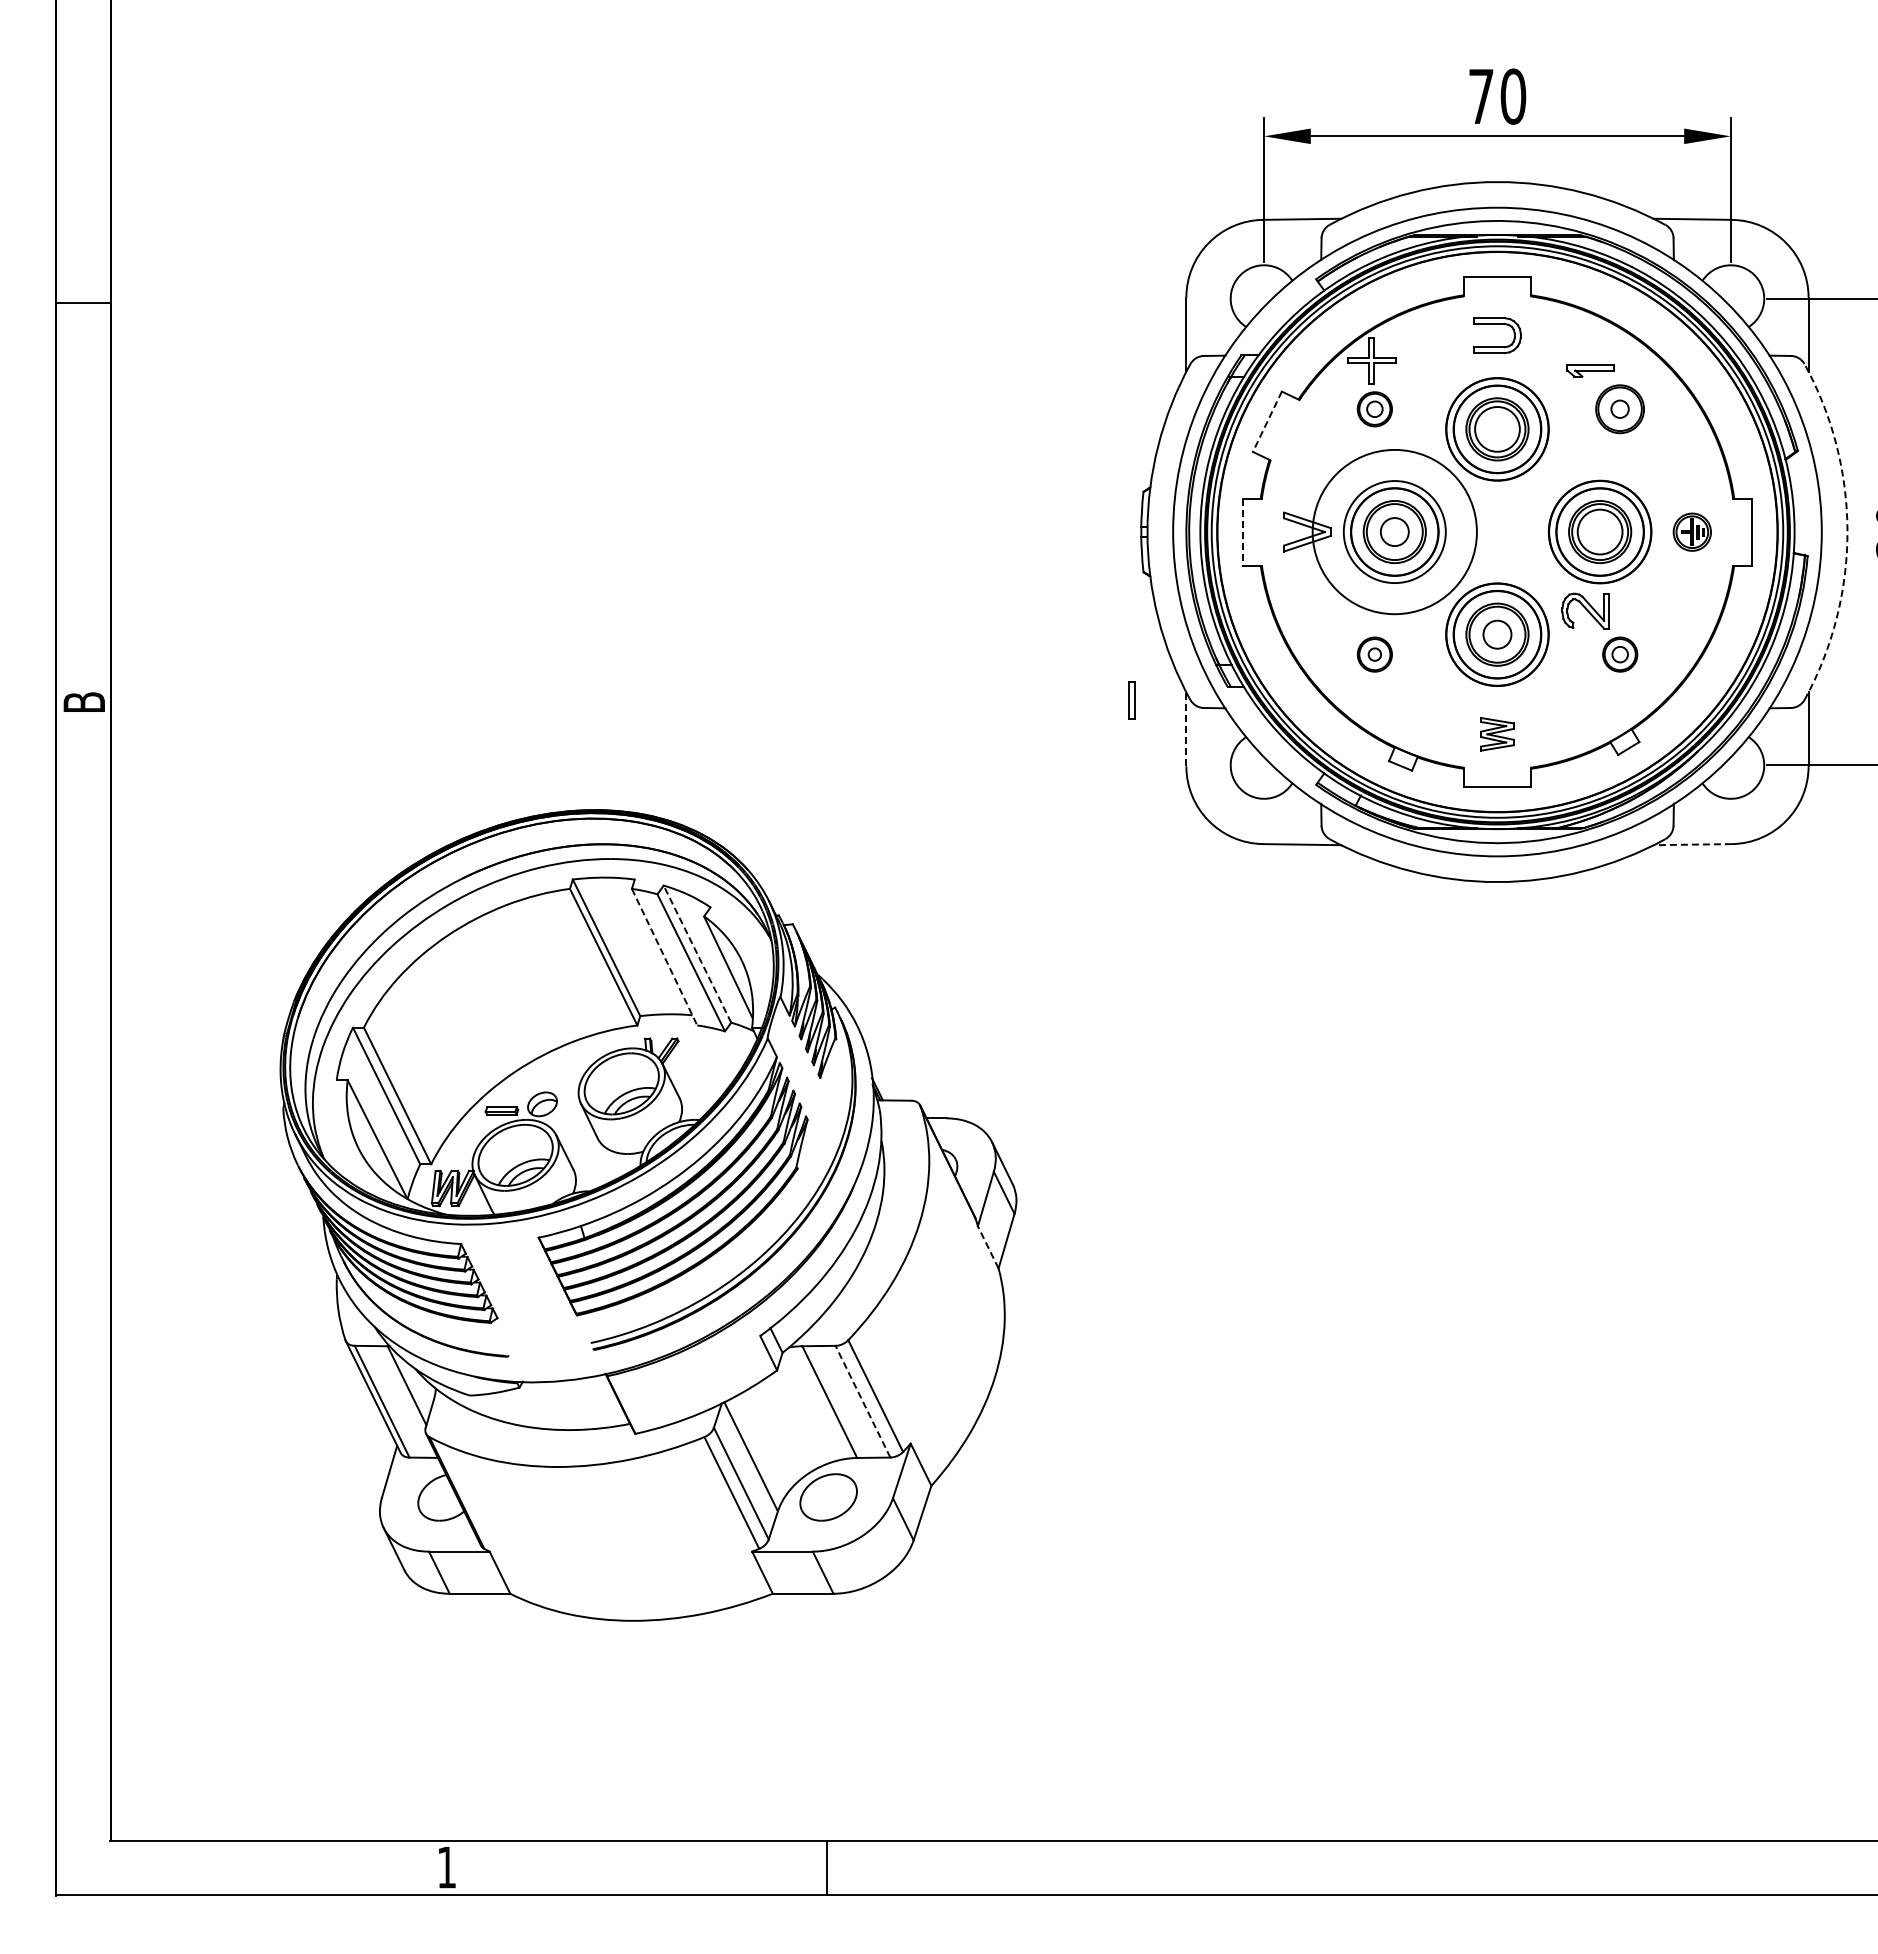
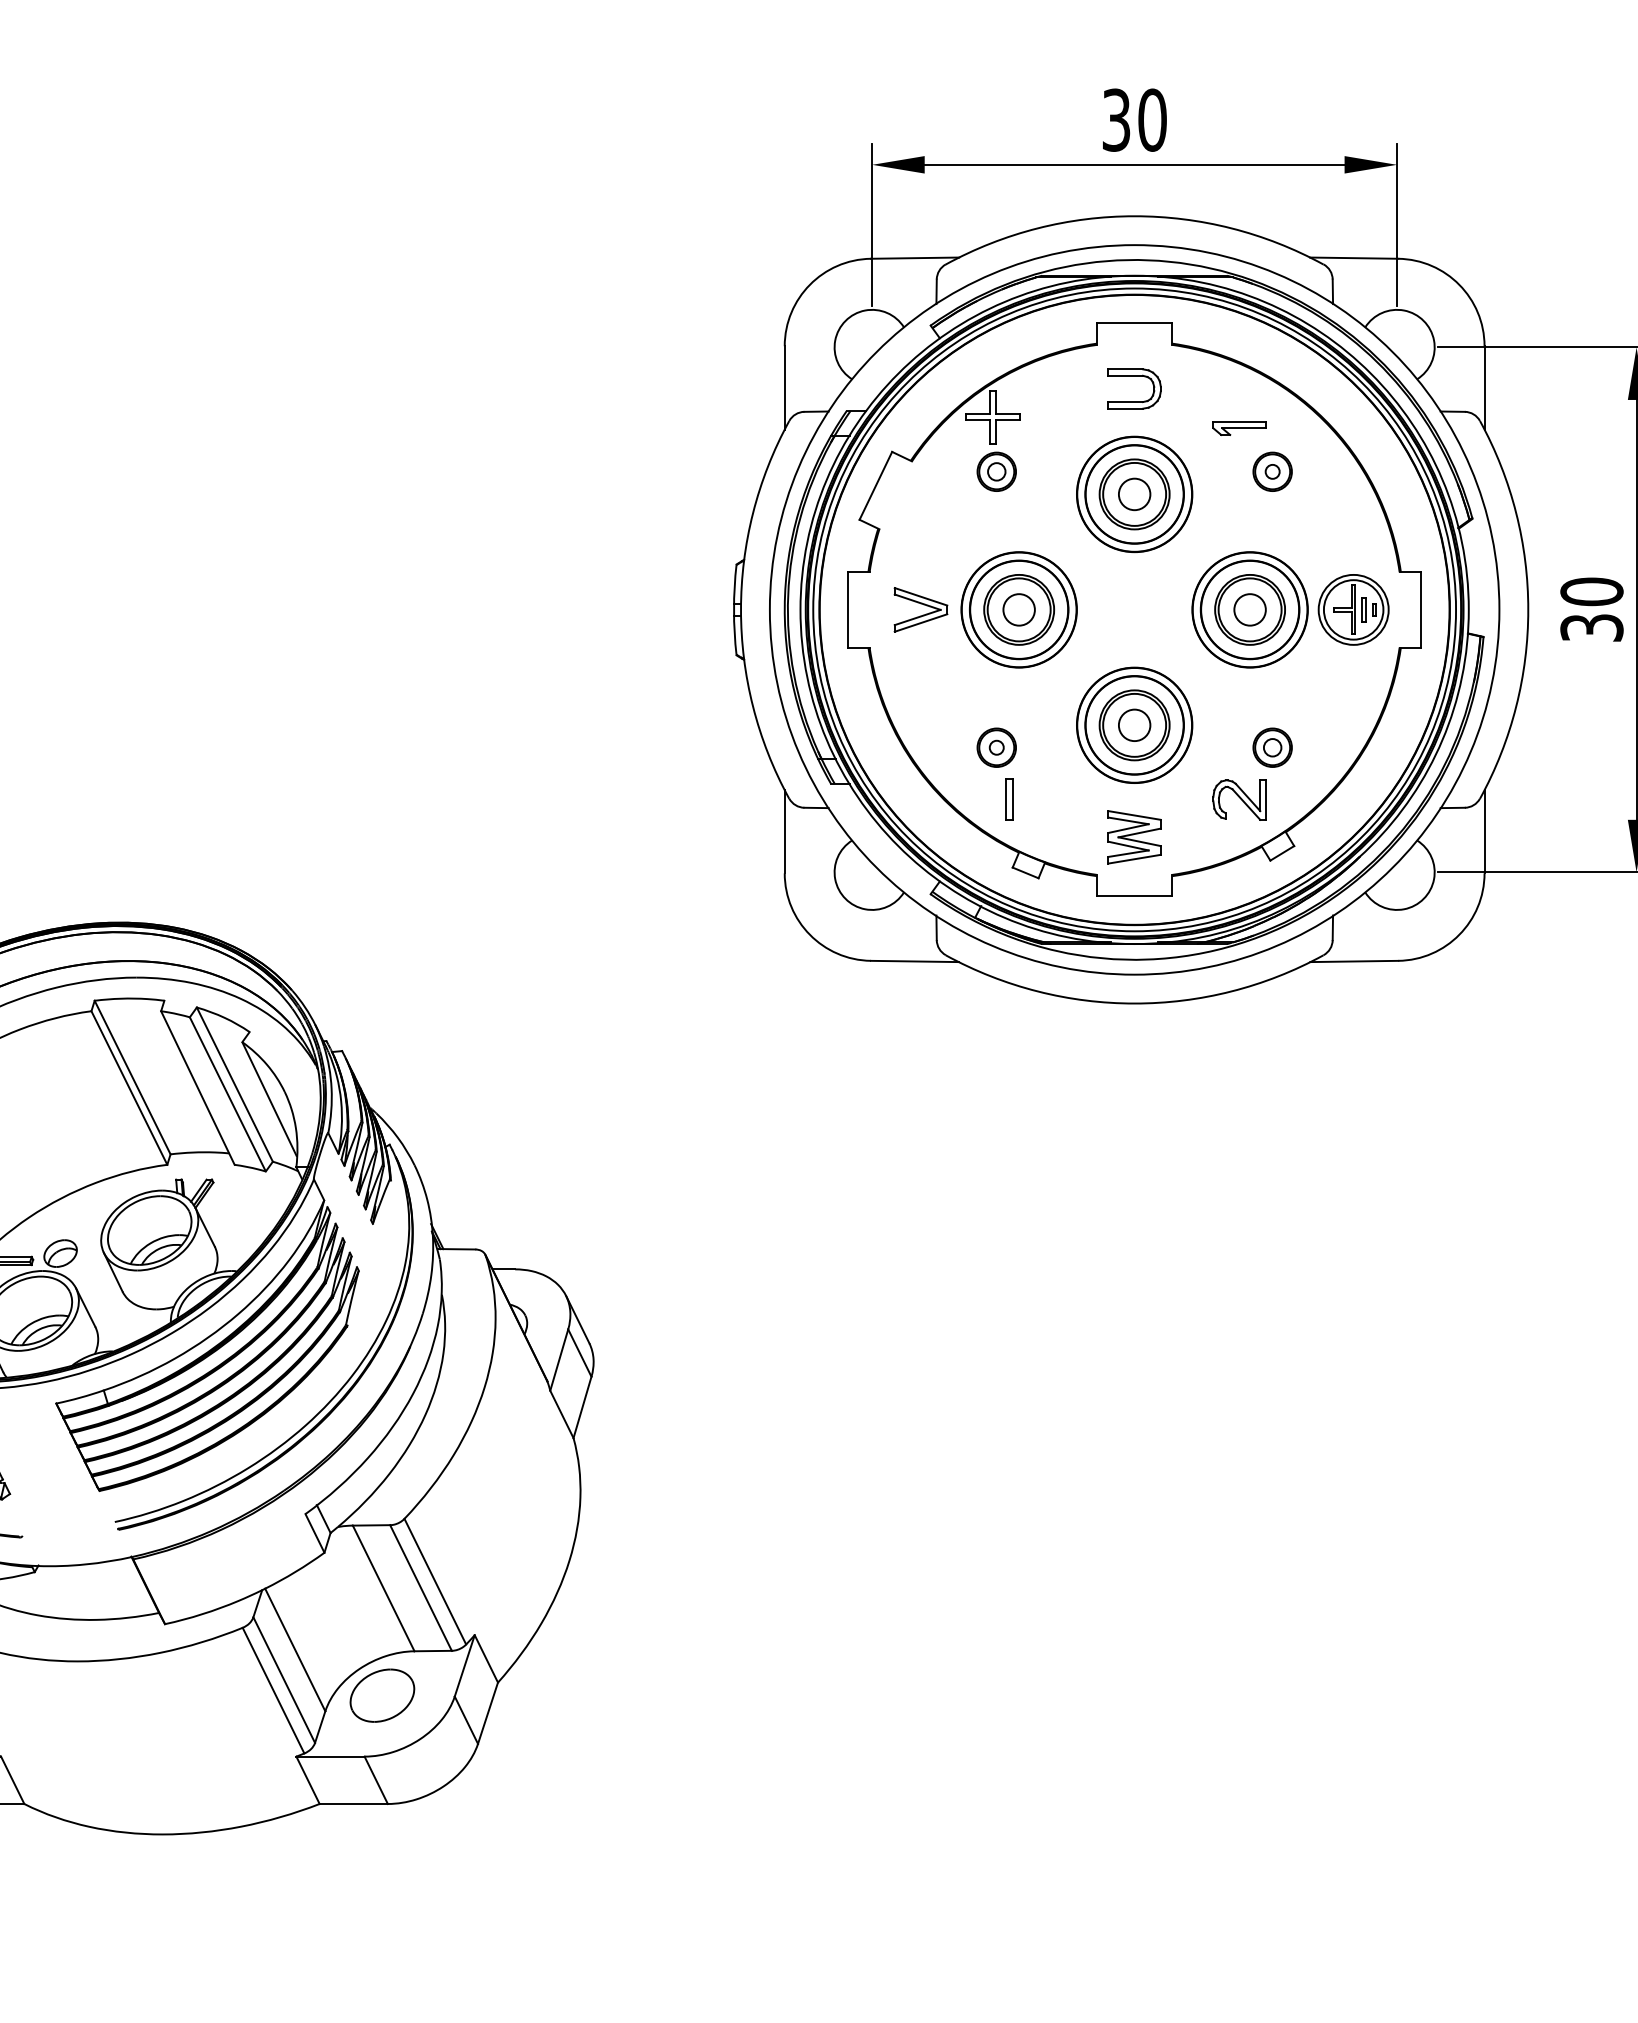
text: (1481, 96) -> (1116, 120), 70 -> 30
part: (1620, 409) -> (1273, 472), size x0.71
line: (1267, 422) -> (875, 486), dashed -> solid
circle: (1497, 429) -> (1134, 494), size x0.62
circle: (1394, 531) -> (1018, 609), size x0.62
line: (1242, 532) -> (847, 610), dashed -> solid
circle: (1600, 532) -> (1250, 610), size x0.62
part: (1692, 532) -> (1353, 610), size x1.67
arc: (1847, 532) -> (1528, 610), dashed -> solid
part: (1585, 610) -> (1239, 799), moved
part: (1131, 700) -> (1008, 799), moved
line: (1186, 729) -> (784, 831), dashed -> solid
part: (1497, 734) -> (1134, 837), size x1.43
line: (1692, 844) -> (1353, 961), dashed -> solid
line: (697, 953) -> (234, 1083), dashed -> solid
line: (664, 957) -> (197, 1088), dashed -> solid
line: (988, 1246) -> (562, 1413), dashed -> solid
line: (862, 1401) -> (420, 1587), dashed -> solid

